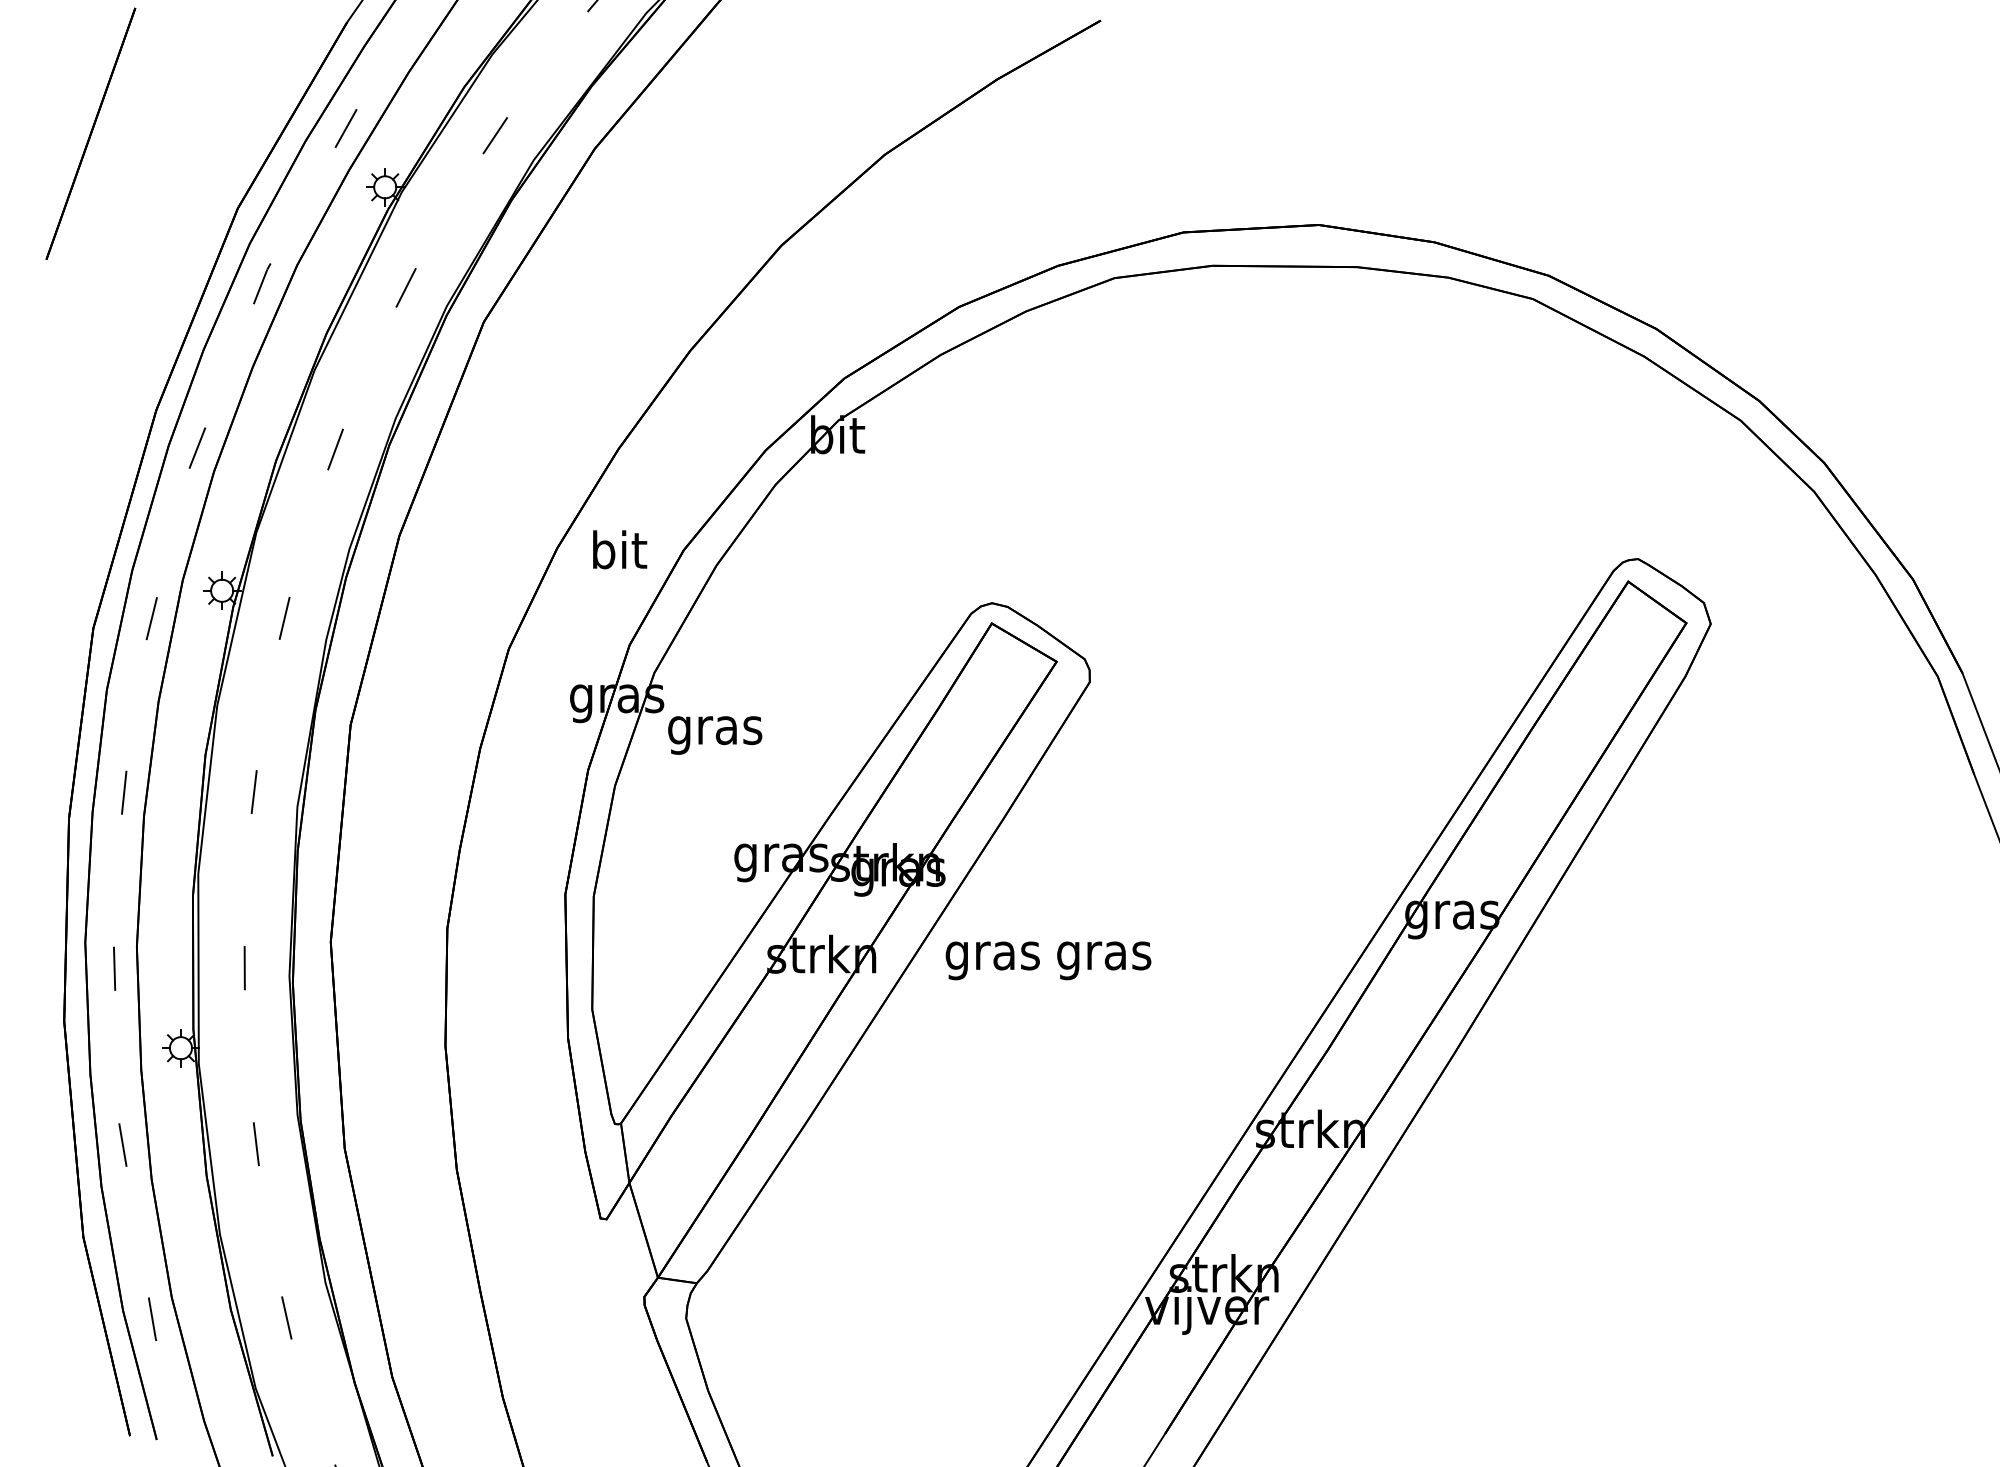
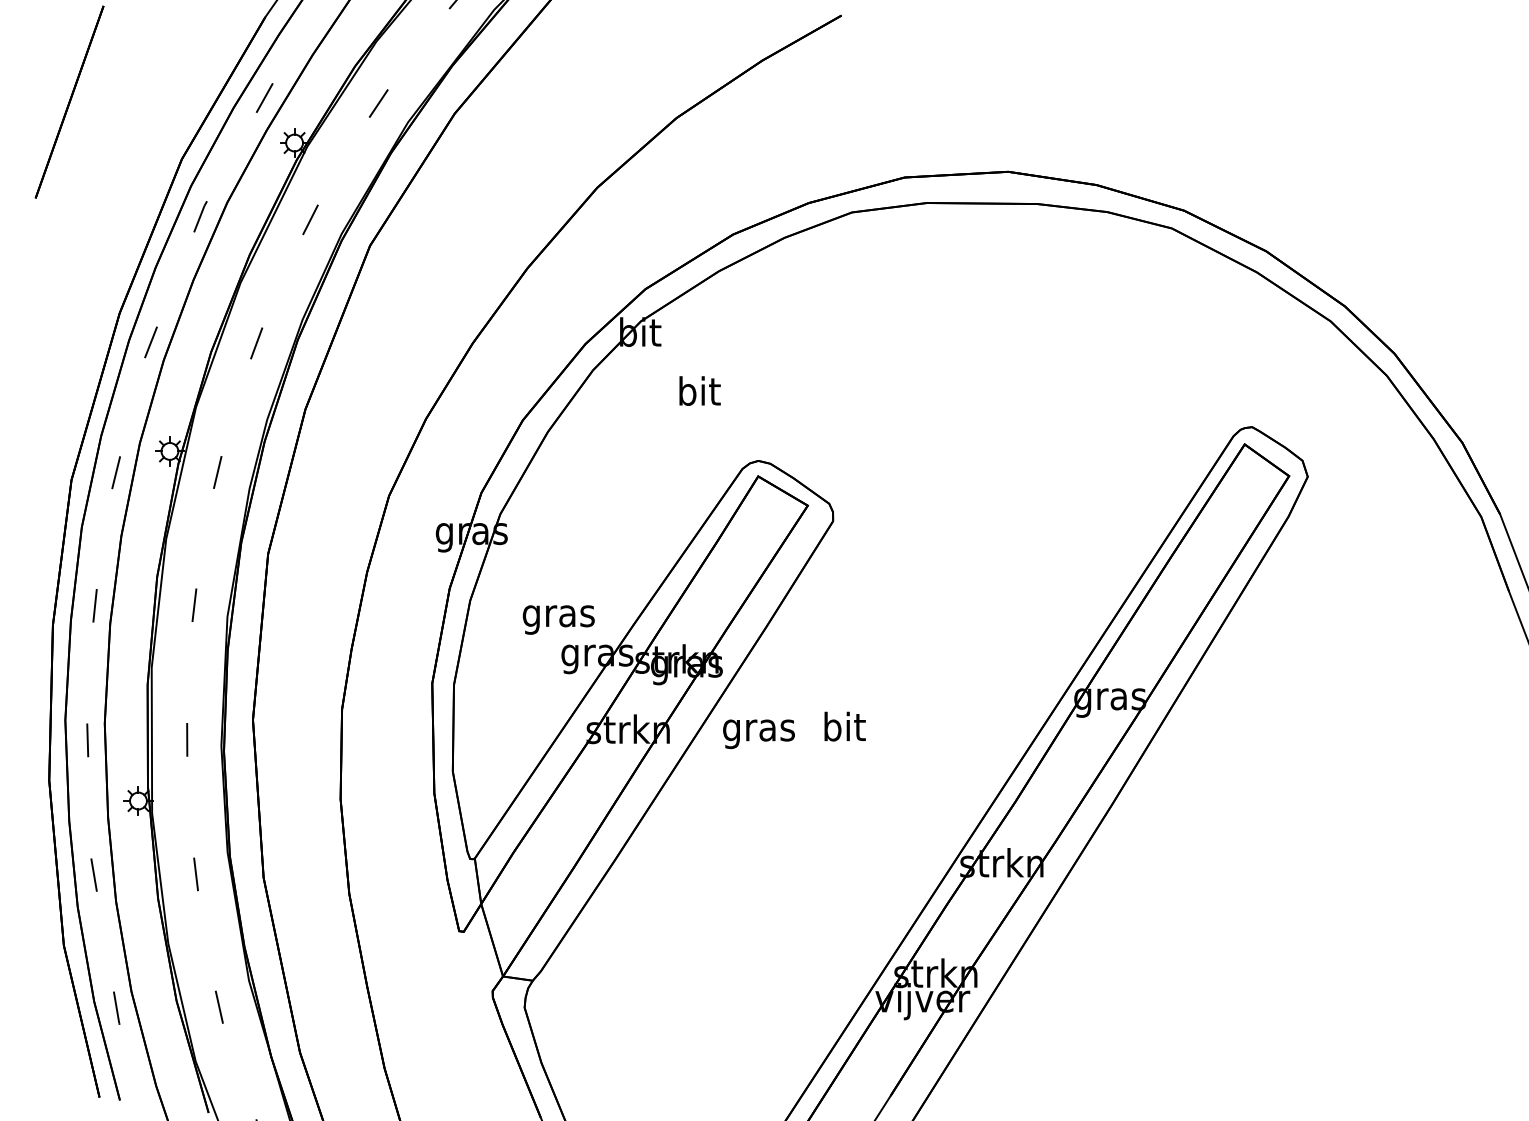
text: (619, 549) -> (699, 390), moved
text: (714, 734) -> (558, 619), moved
text: (1104, 955) -> (844, 730), gras -> bit

